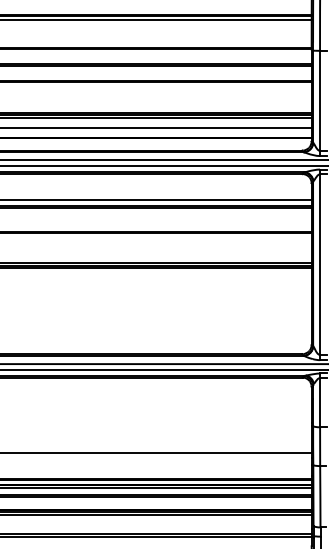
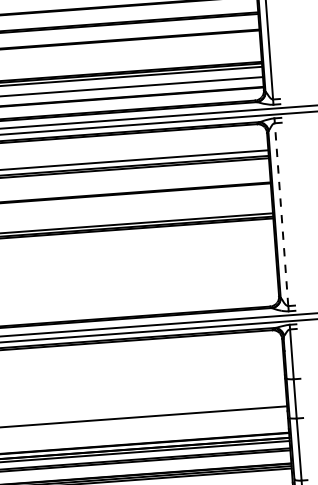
line: (320, 264) -> (282, 214), solid -> dashed

